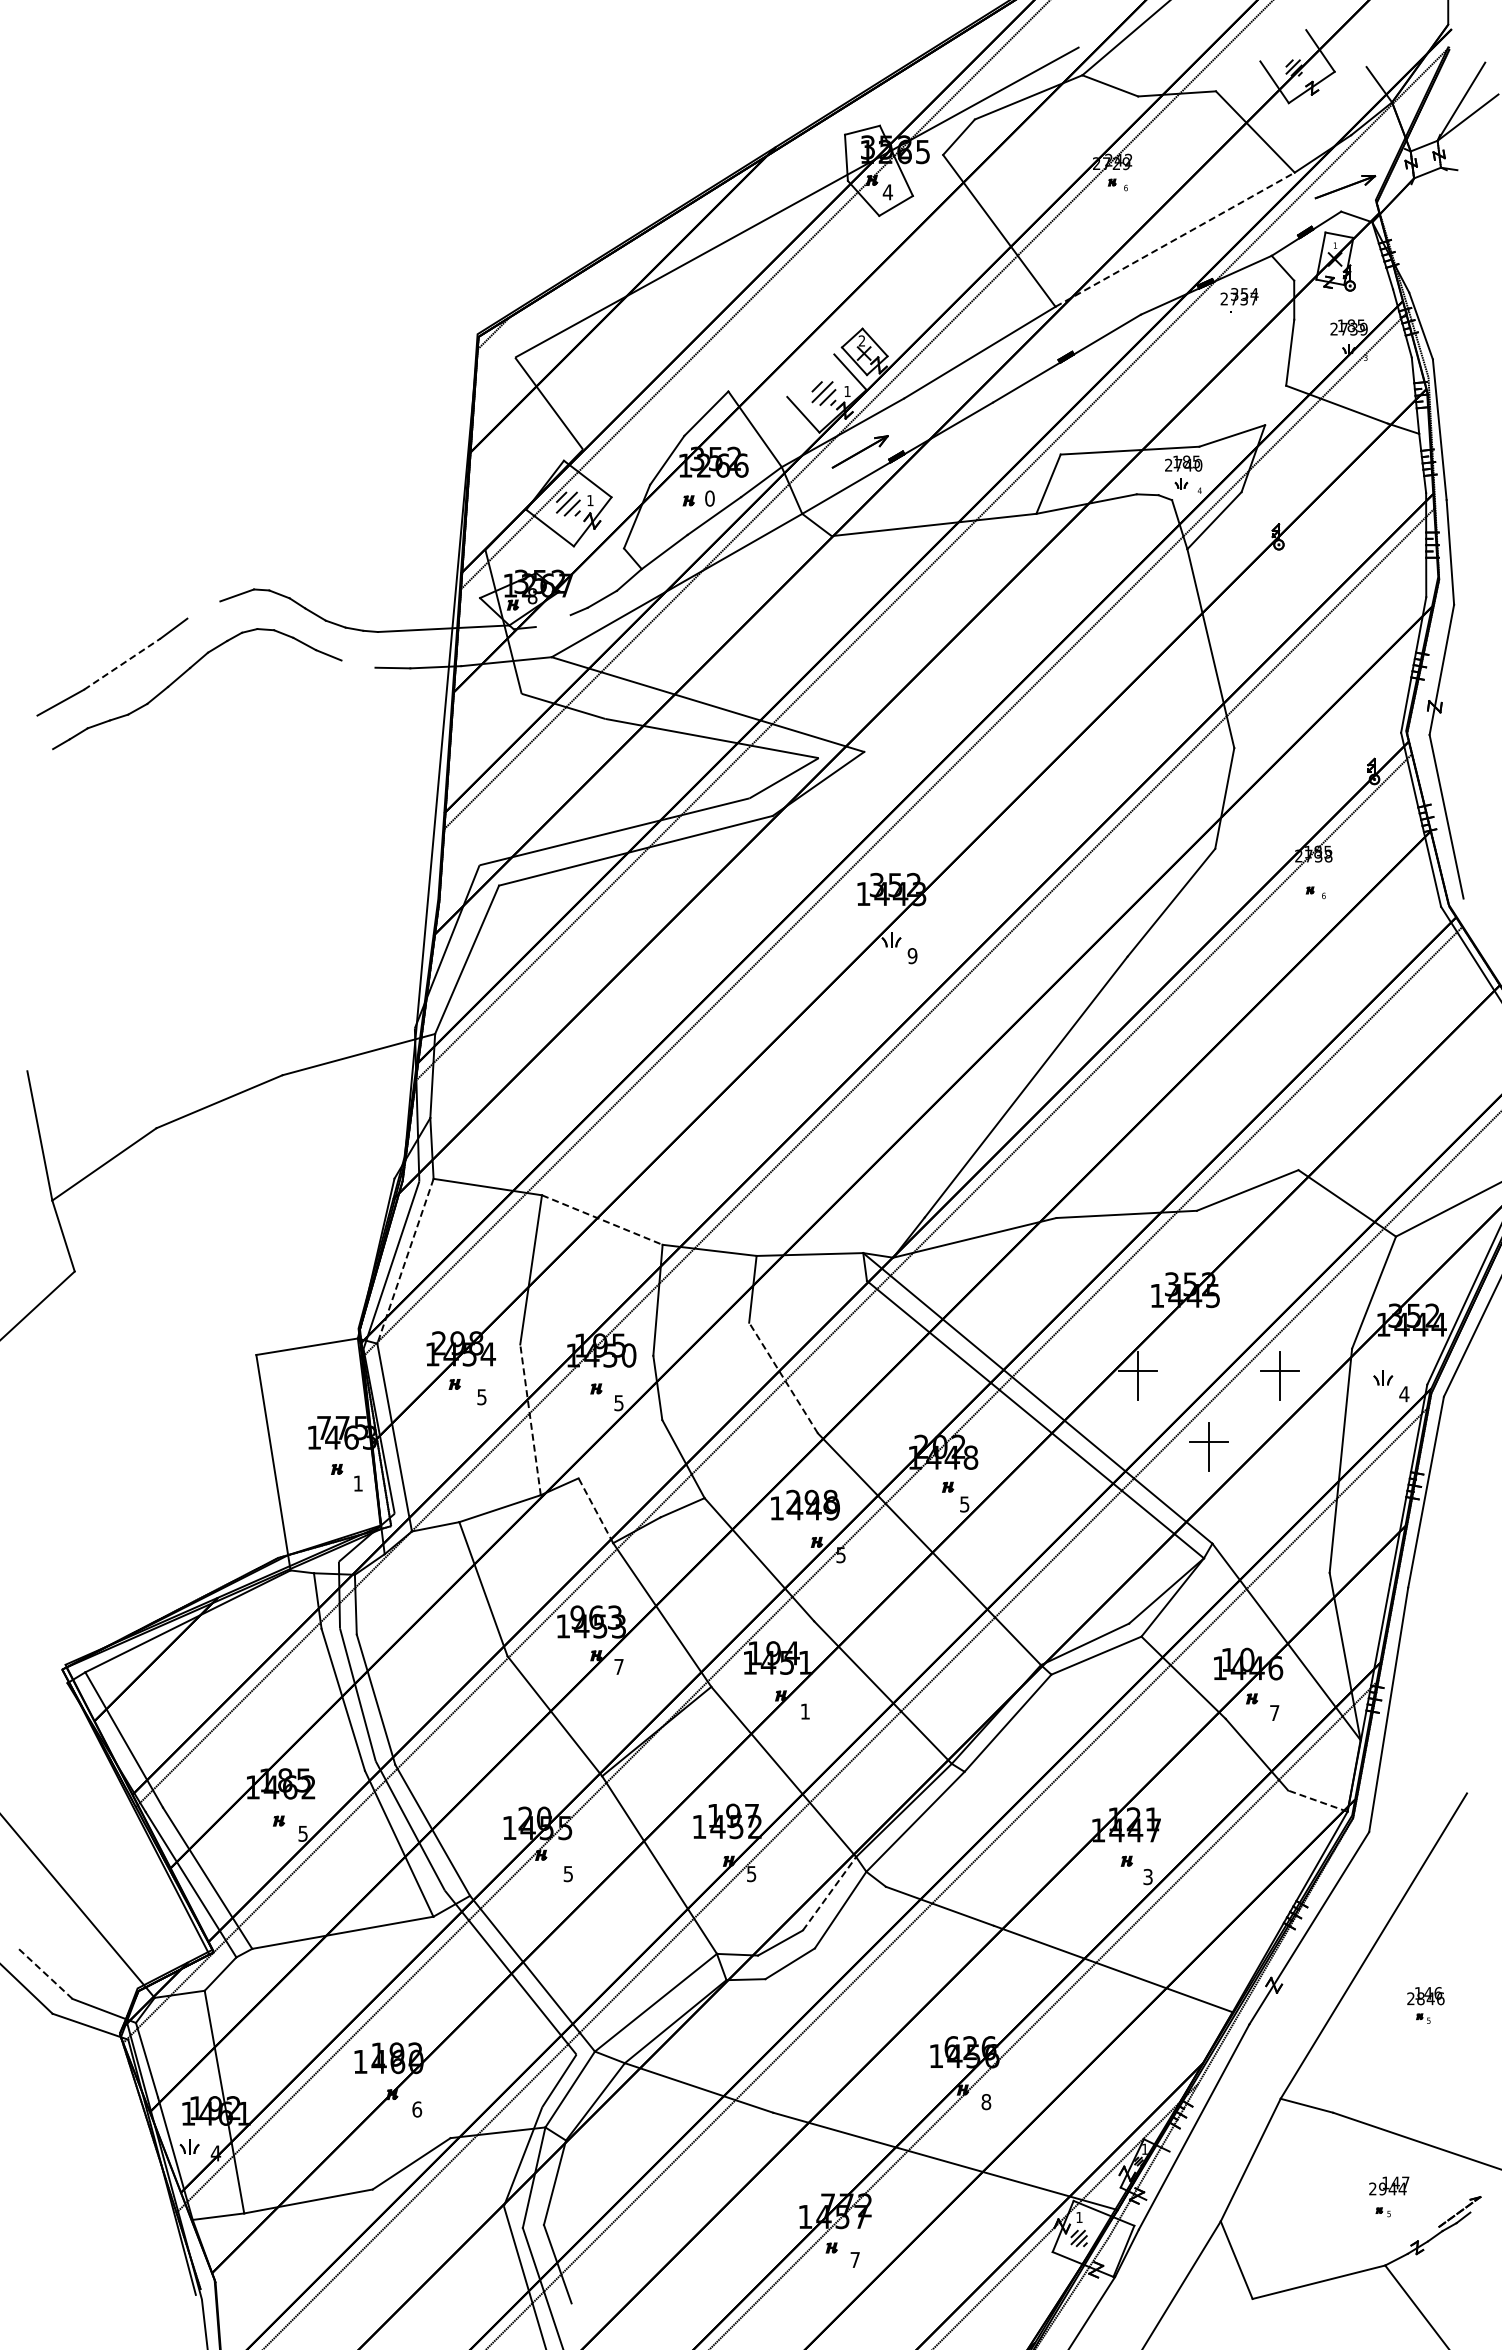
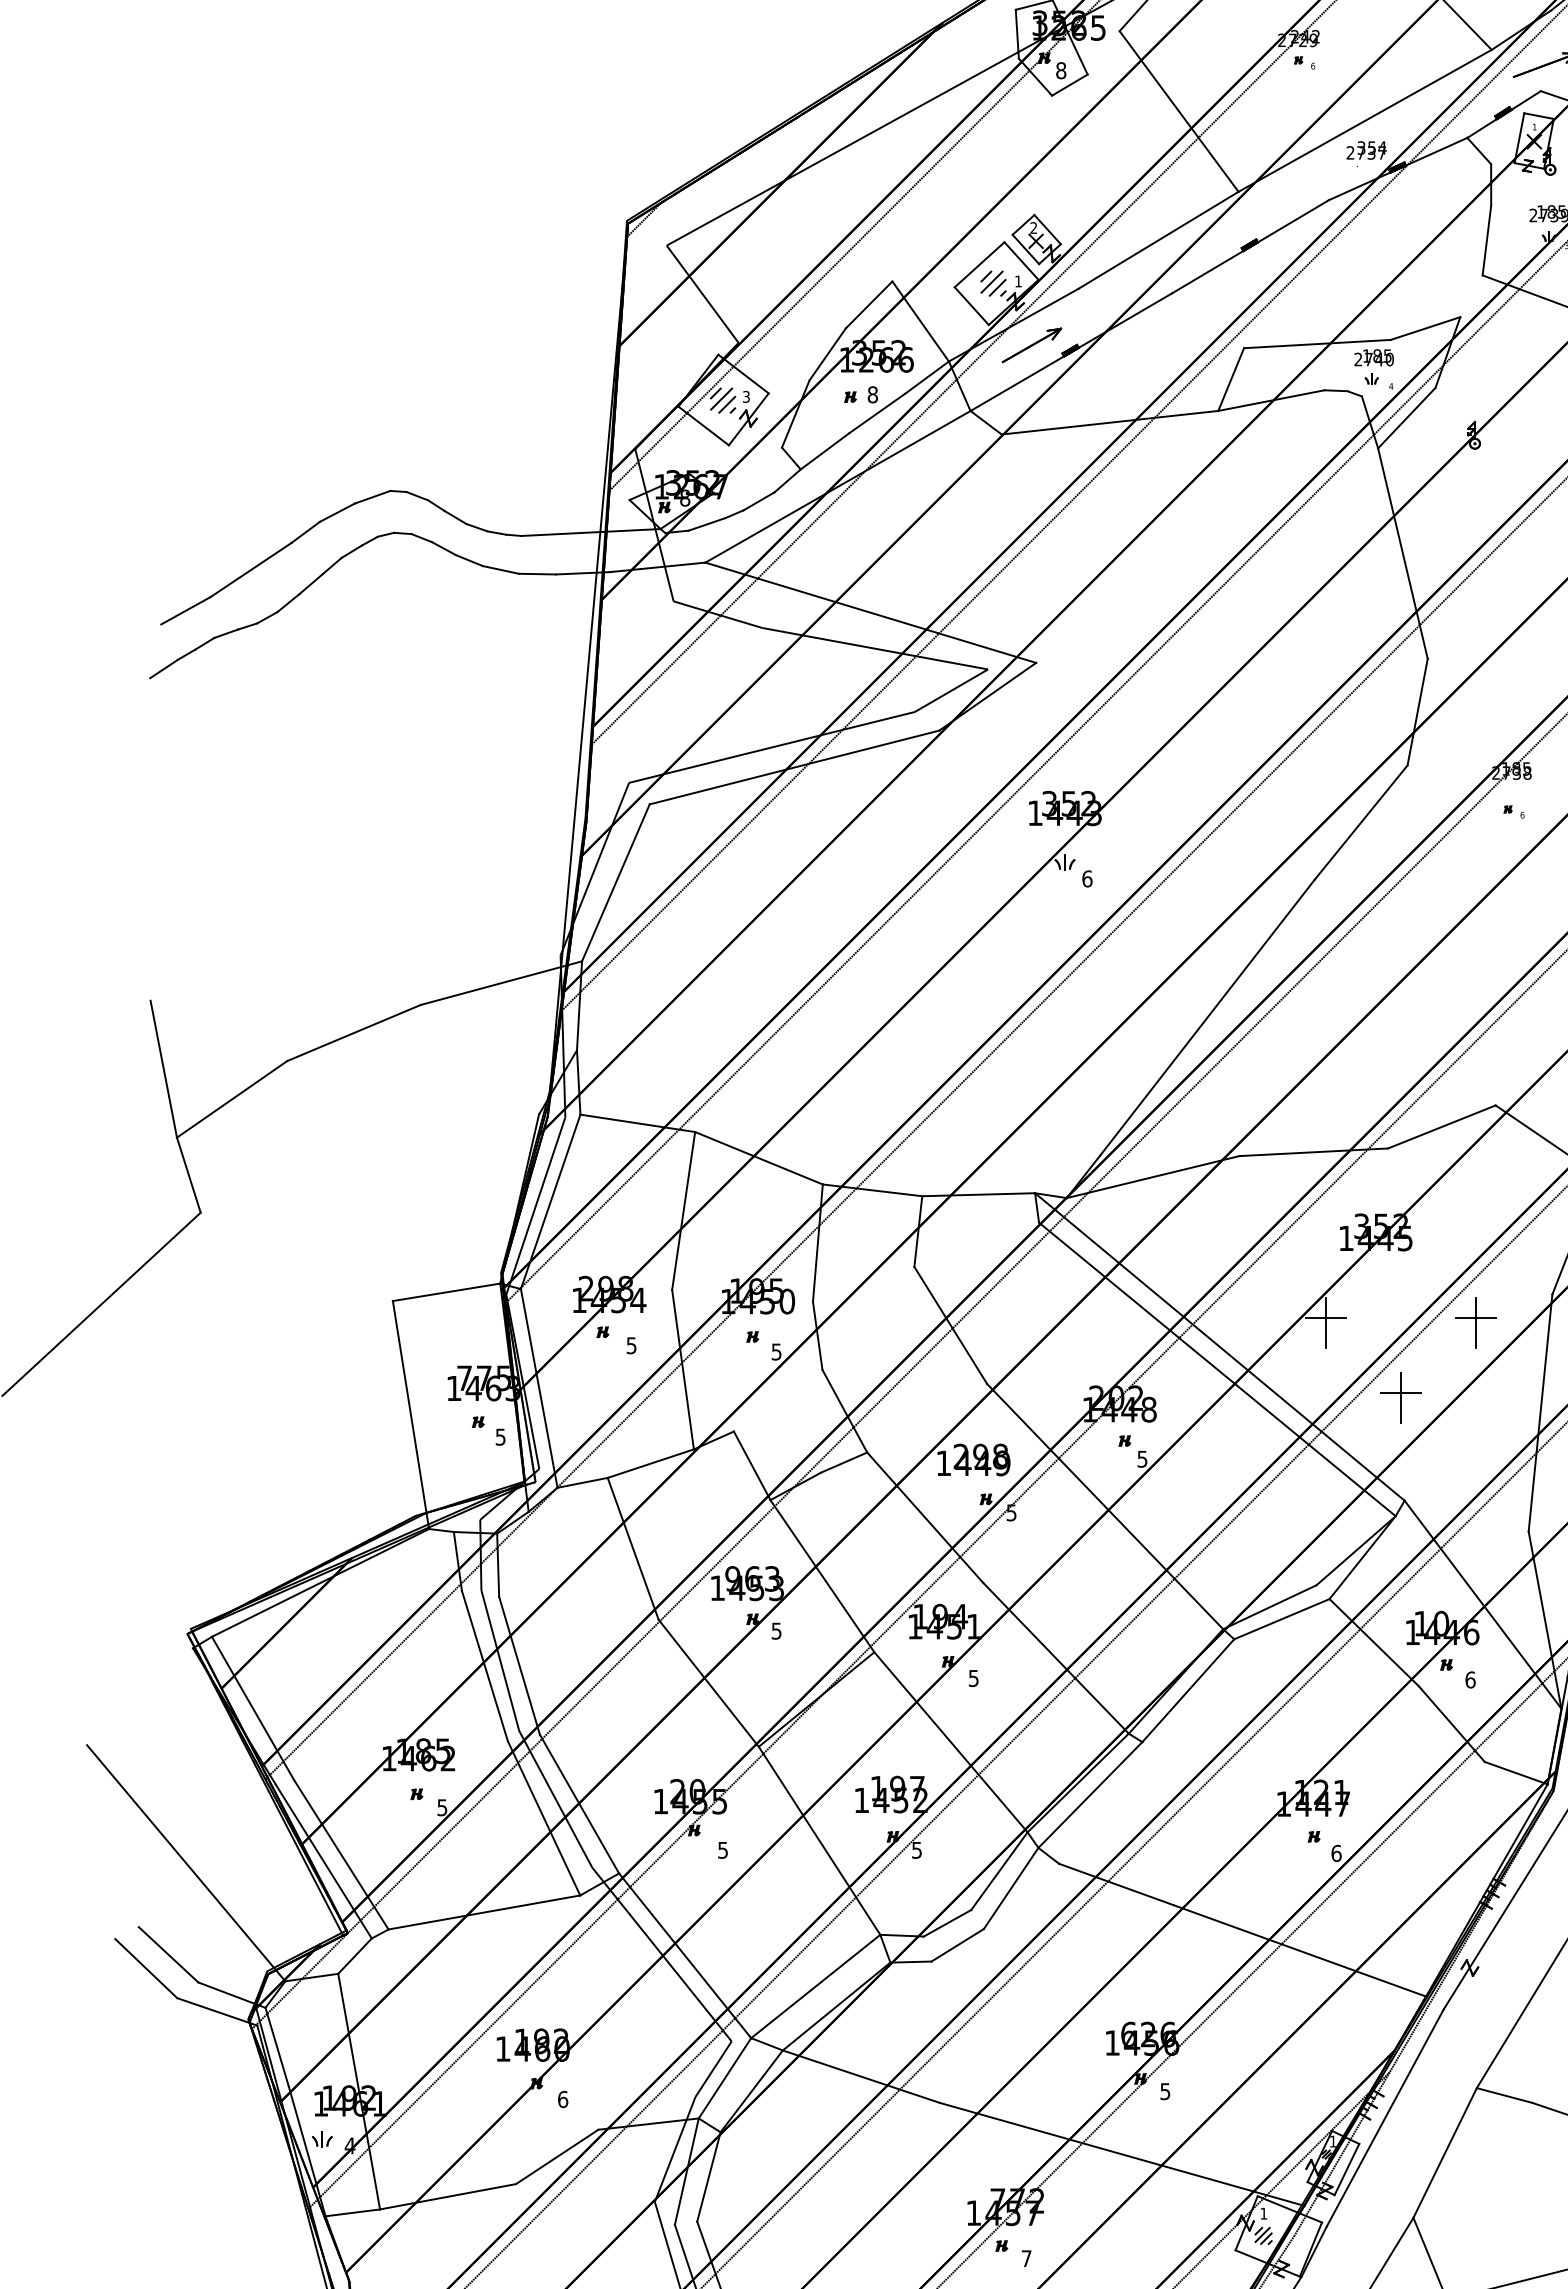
text: (887, 192) -> (1060, 70), 4 -> 8
line: (1175, 239) -> (1365, 120), dashed -> solid
text: (1239, 300) -> (1366, 154), moved
line: (810, 375) -> (979, 264), added
text: (709, 498) -> (872, 394), 0 -> 8
text: (590, 500) -> (746, 396), 1 -> 3
line: (203, 609) -> (336, 512), added
line: (552, 621) -> (706, 524), added
line: (122, 663) -> (251, 569), dashed -> solid
line: (358, 663) -> (500, 569), added
line: (40, 757) -> (164, 668), added
text: (912, 956) -> (1087, 879), 9 -> 6
line: (602, 1220) -> (759, 1158), dashed -> solid
line: (405, 1261) -> (550, 1202), dashed -> solid
line: (783, 1377) -> (950, 1324), dashed -> solid
line: (530, 1419) -> (682, 1369), dashed -> solid
text: (357, 1483) -> (499, 1437), 1 -> 5
line: (595, 1510) -> (751, 1465), dashed -> solid
text: (618, 1667) -> (776, 1631), 7 -> 5
text: (804, 1711) -> (972, 1678), 1 -> 5
text: (1274, 1713) -> (1470, 1680), 7 -> 6
line: (1317, 1801) -> (1515, 1773), dashed -> solid
text: (1148, 1876) -> (1336, 1852), 3 -> 6
line: (829, 1893) -> (999, 1870), dashed -> solid
line: (44, 1972) -> (168, 1954), dashed -> solid
text: (986, 2102) -> (1165, 2092), 8 -> 5
line: (1157, 2175) -> (1346, 2169), added

